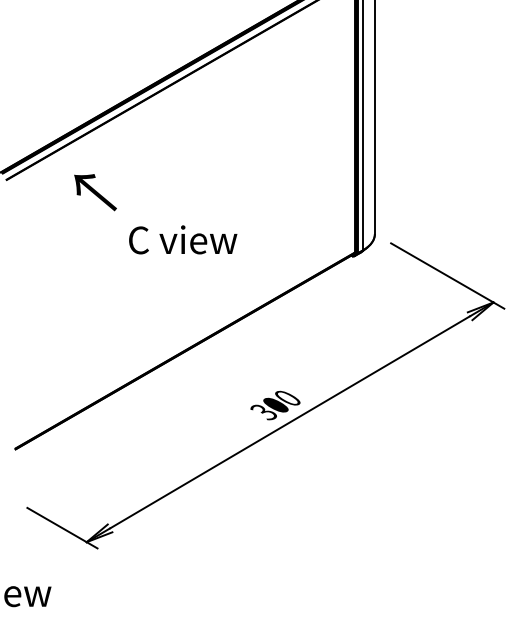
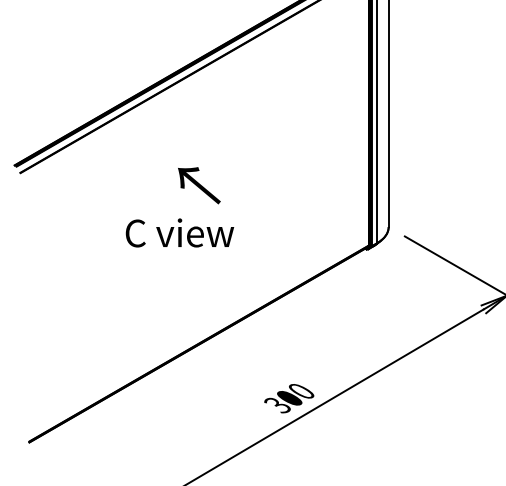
text: (95, 192) -> (199, 185), moved
text: (183, 239) -> (180, 232), moved

